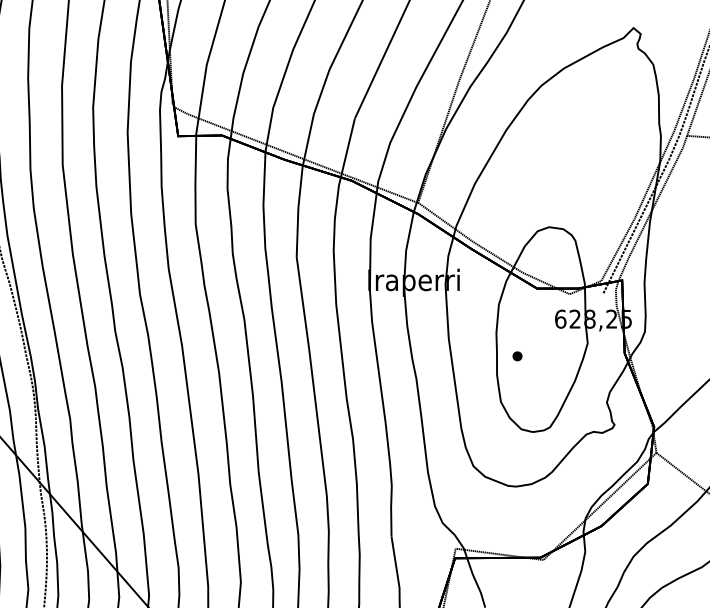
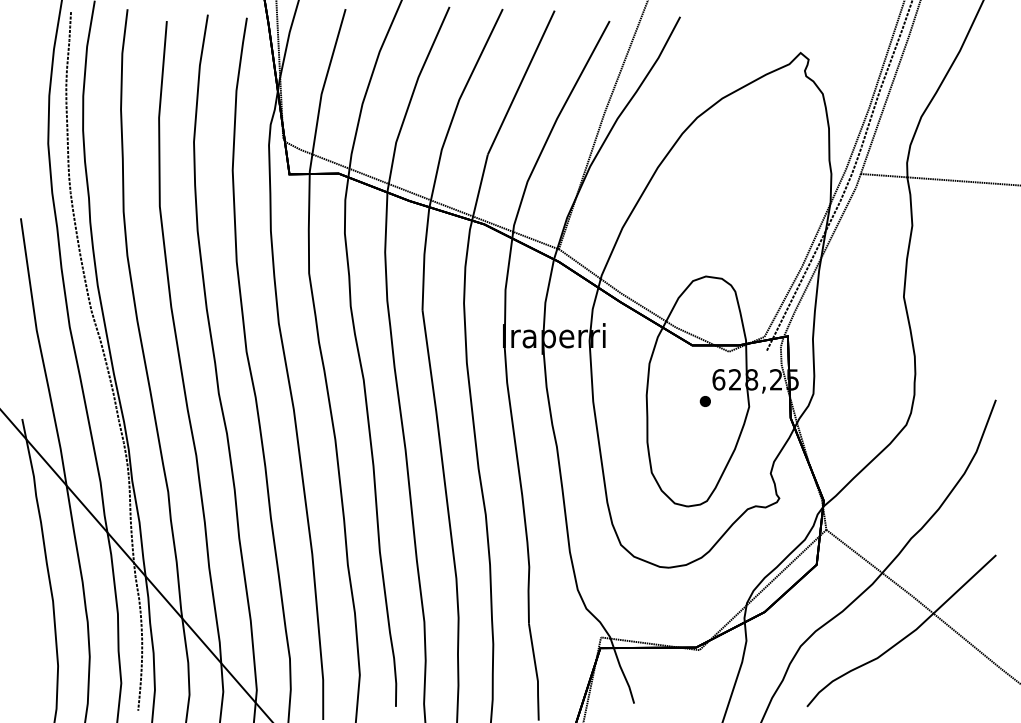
part: (516, 356) -> (704, 401), moved

